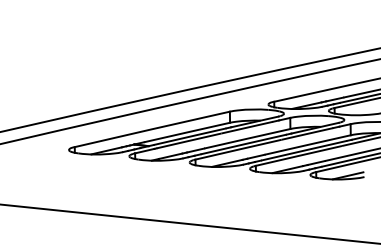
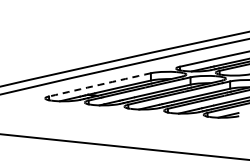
arc: (151, 128) -> (99, 84), solid -> dashed

